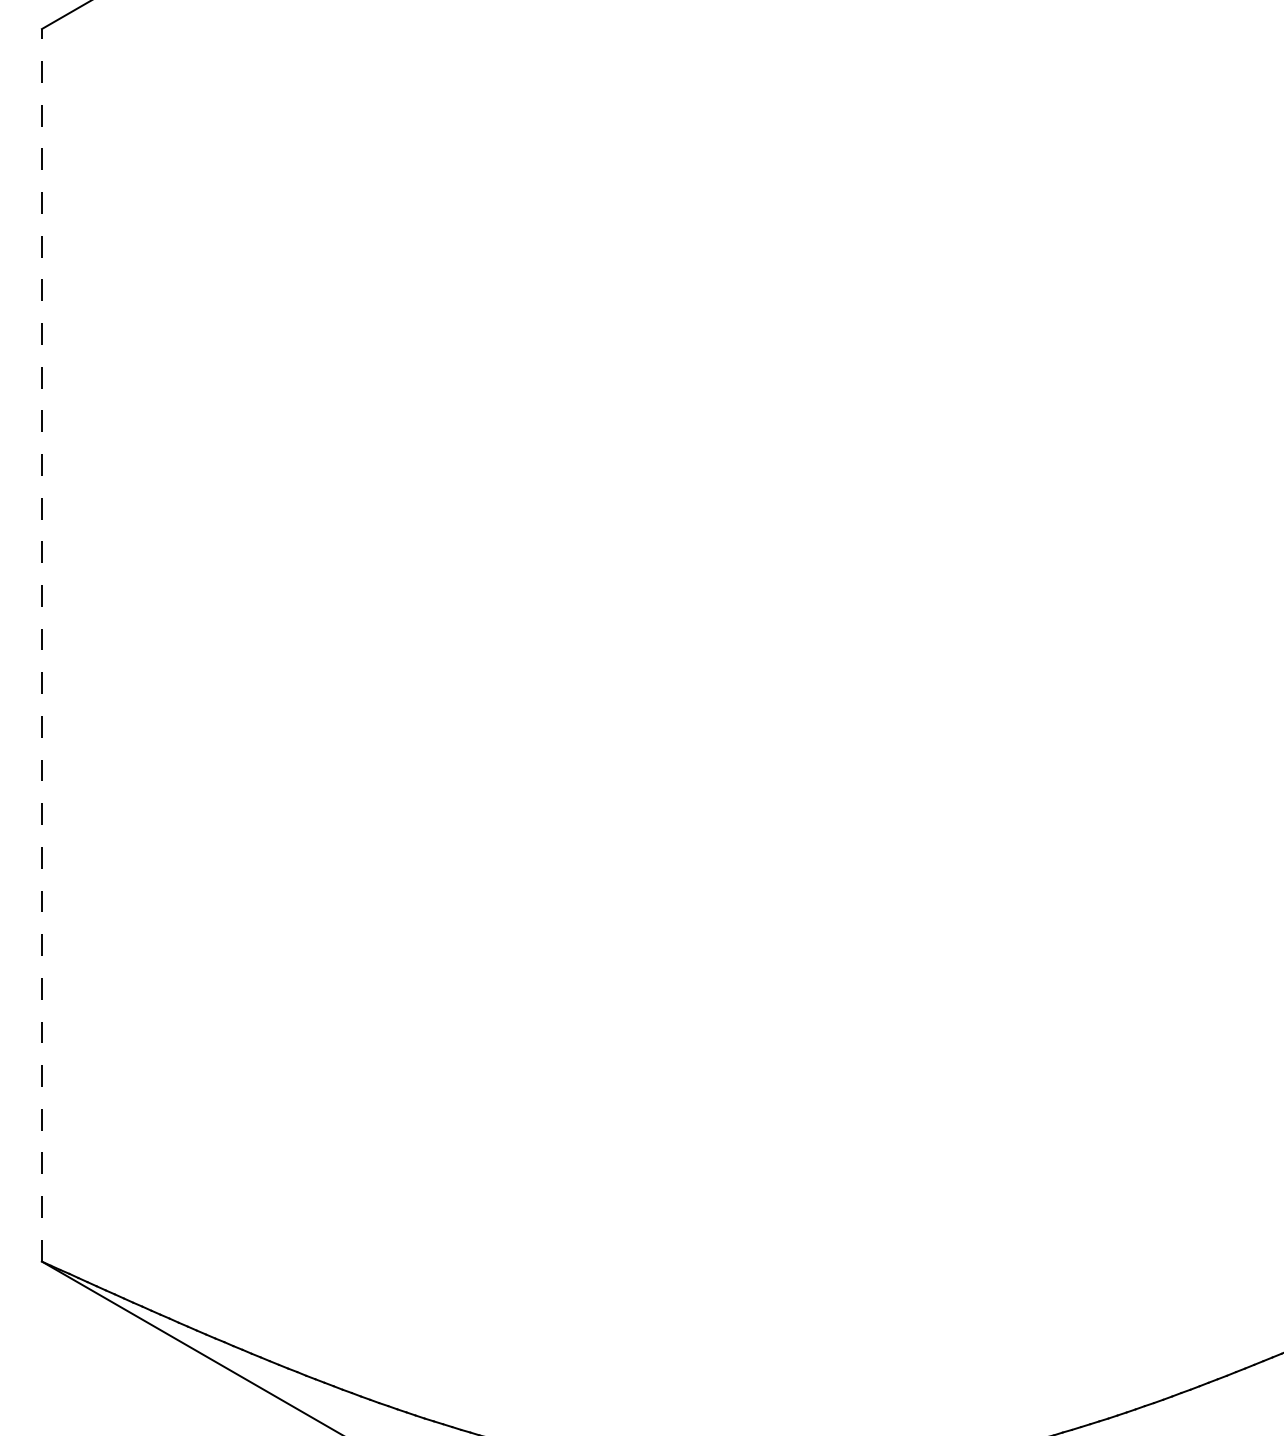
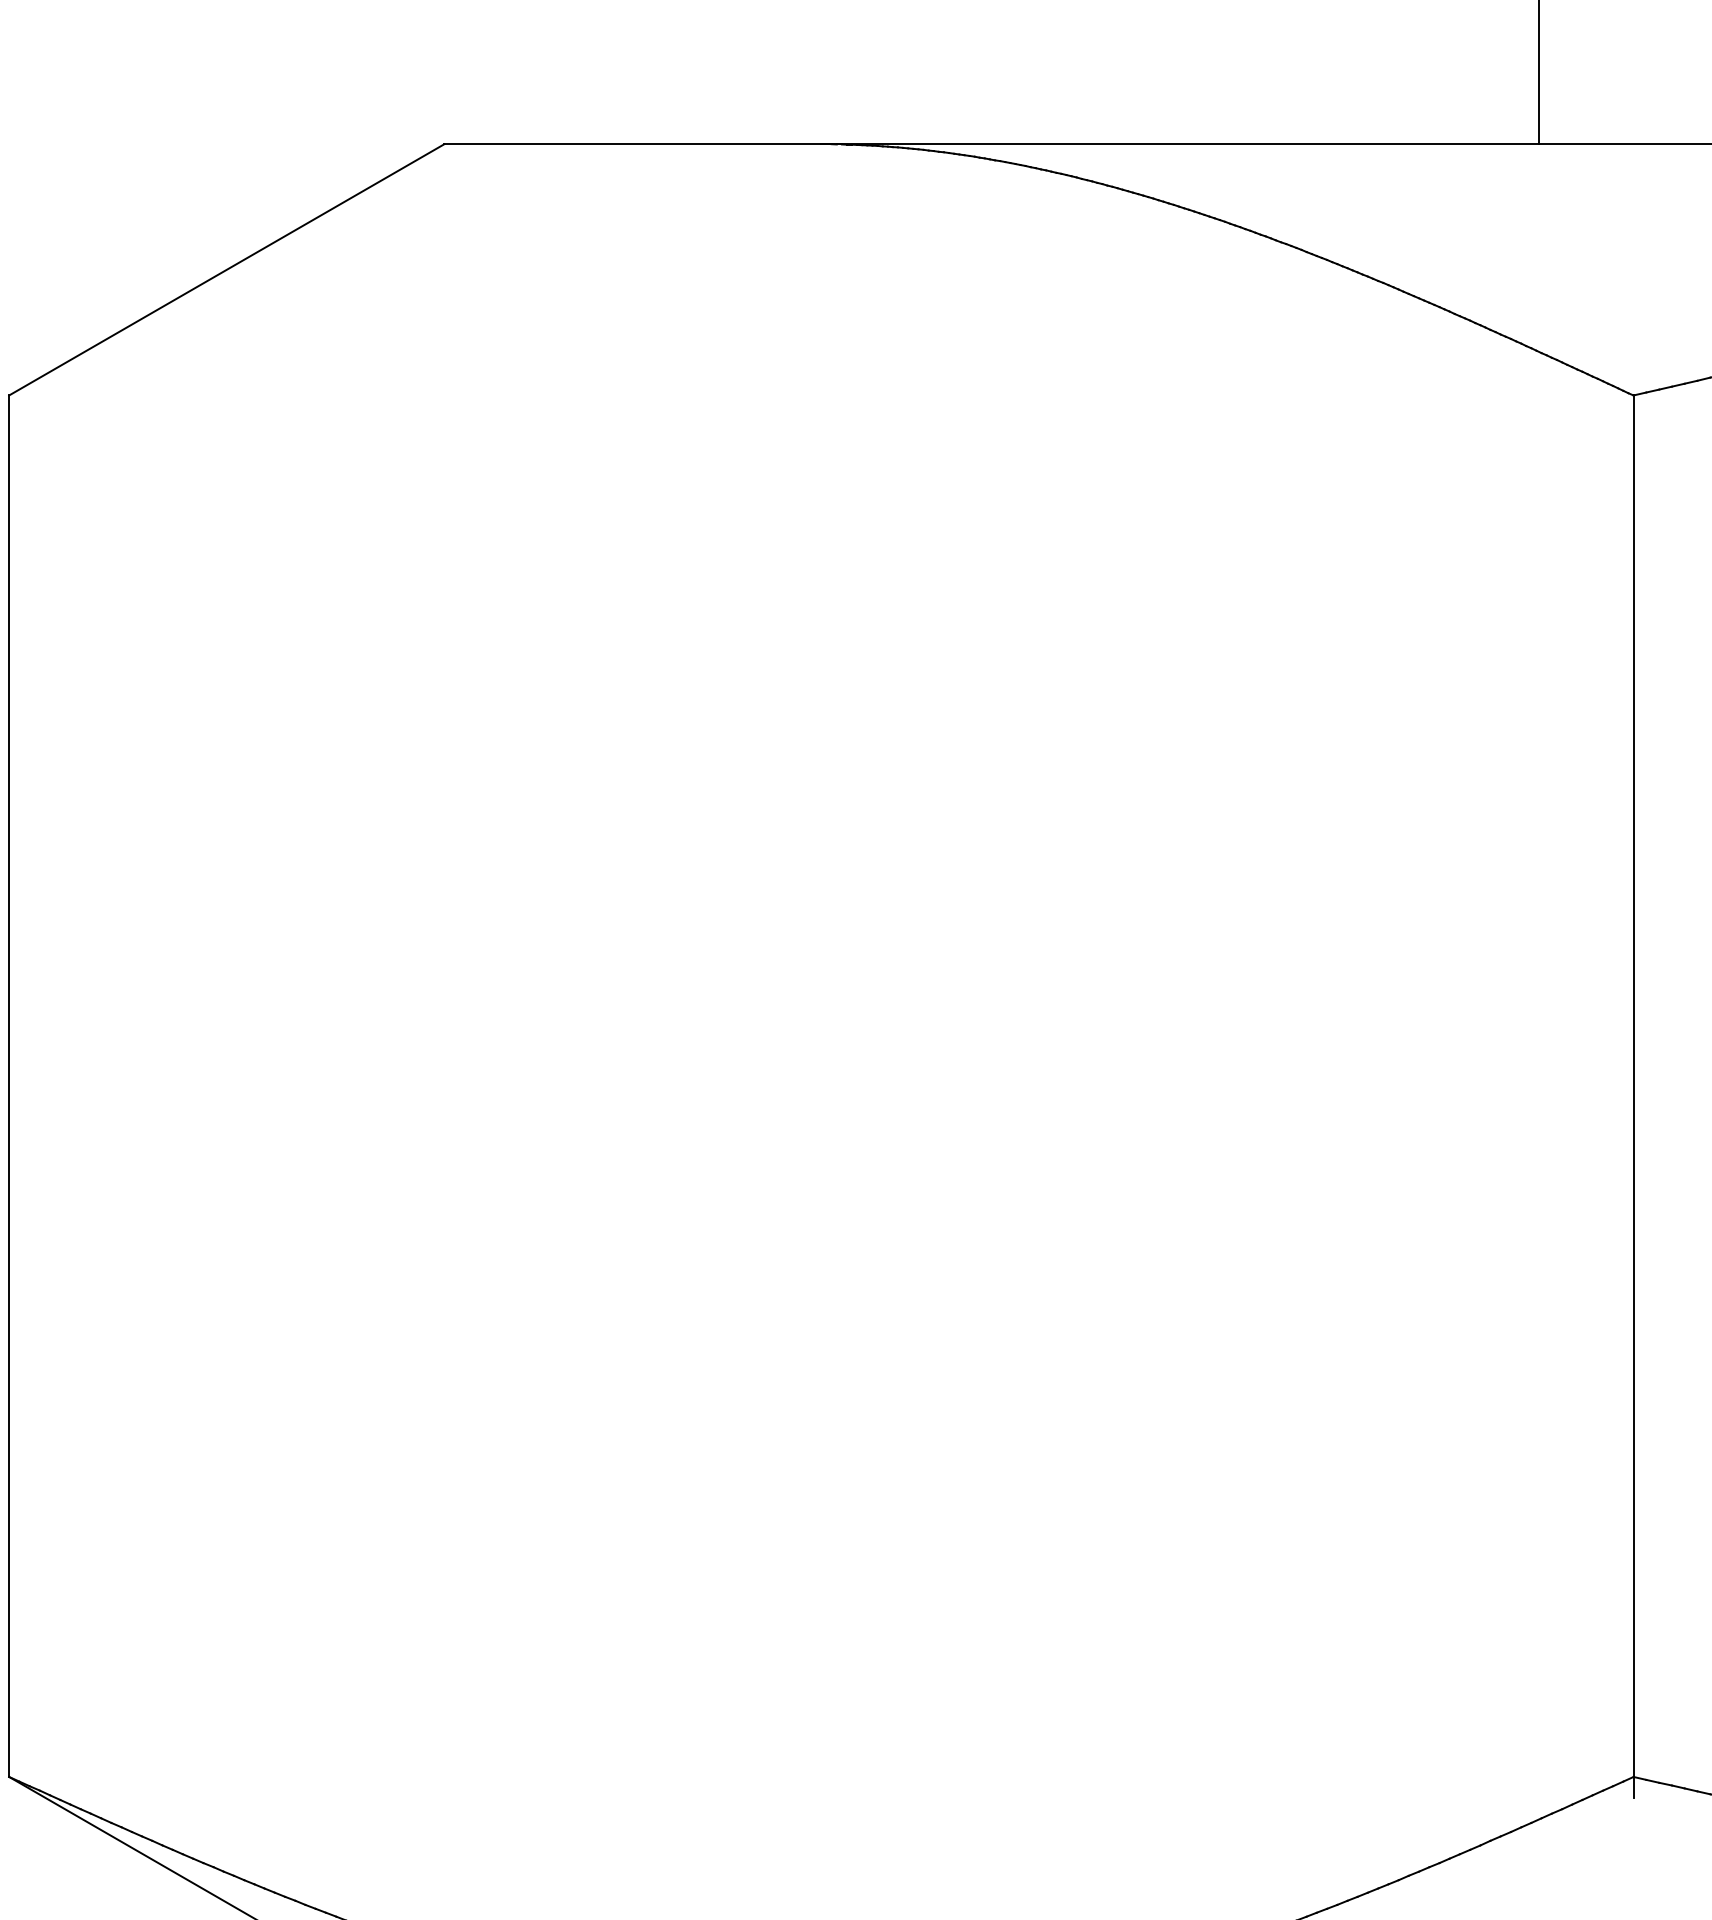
line: (42, 645) -> (9, 1086), dashed -> solid

